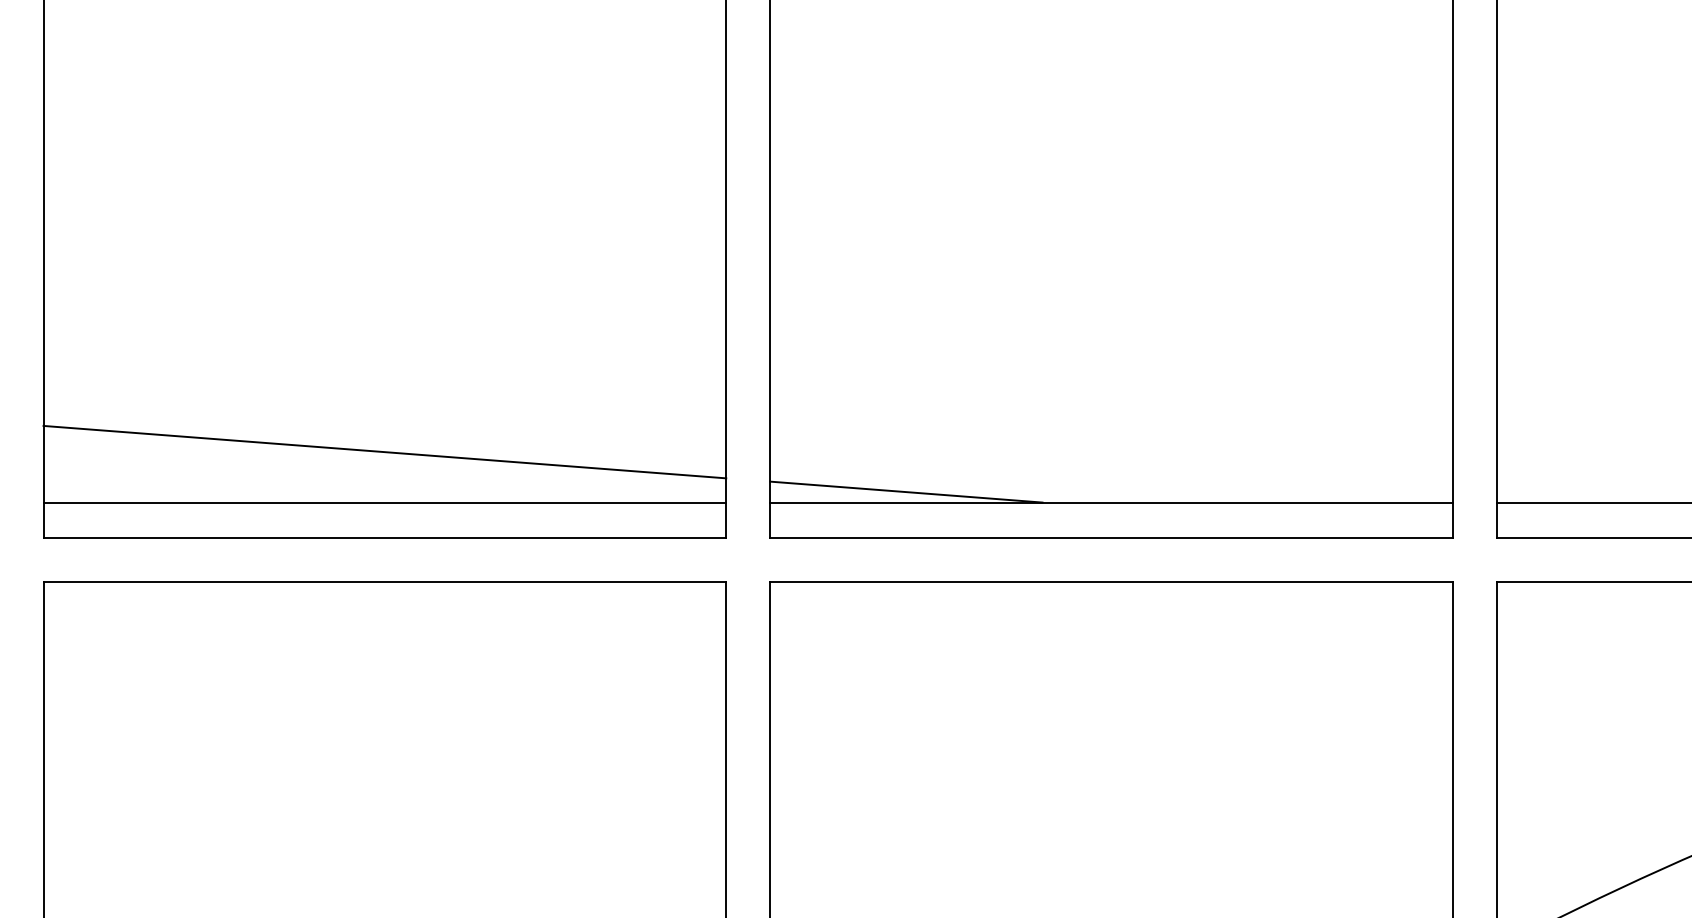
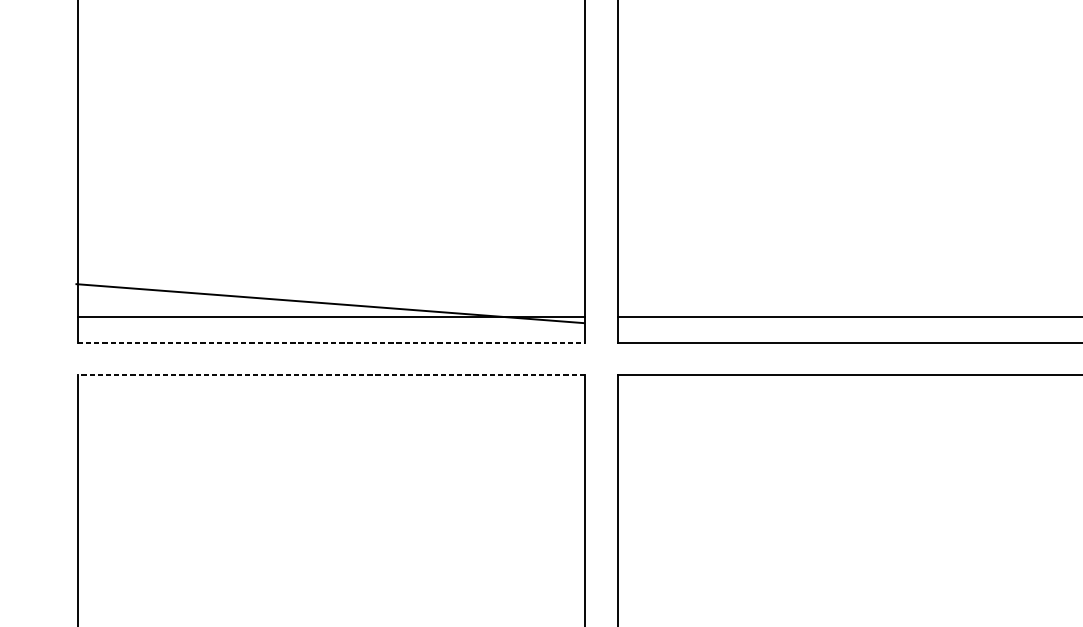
line: (384, 451) -> (329, 303), moved
line: (906, 491) -> (718, 308), removed
line: (385, 538) -> (331, 343), solid -> dashed
line: (384, 581) -> (331, 375), solid -> dashed

